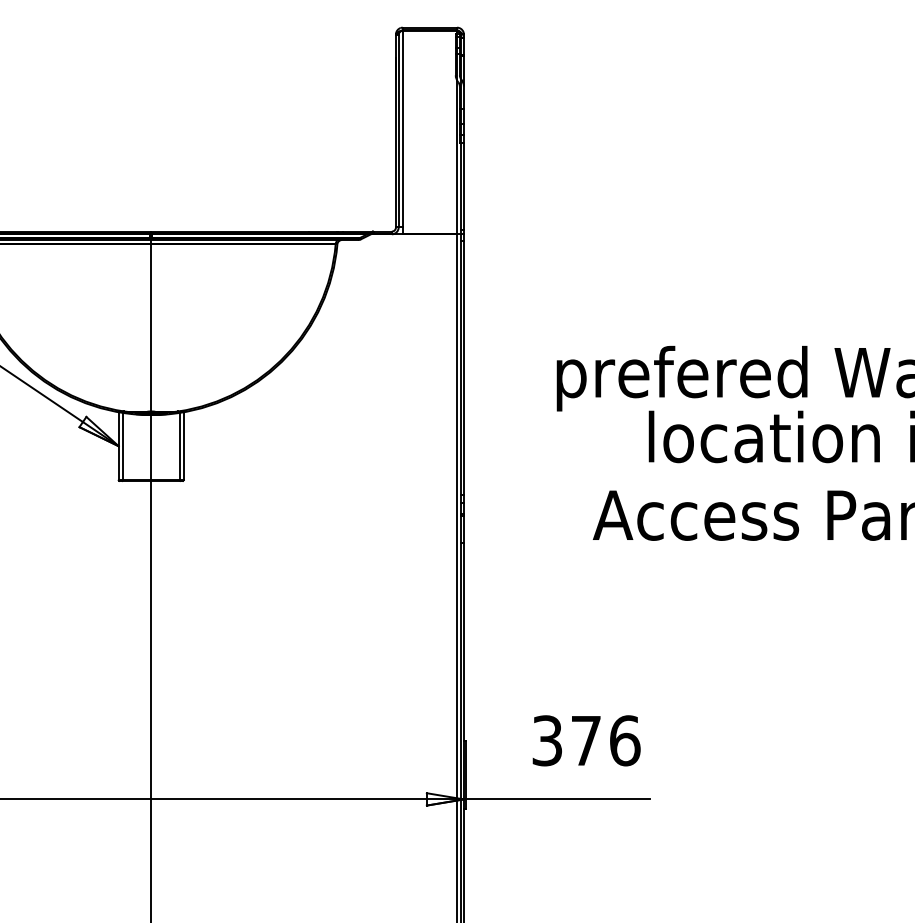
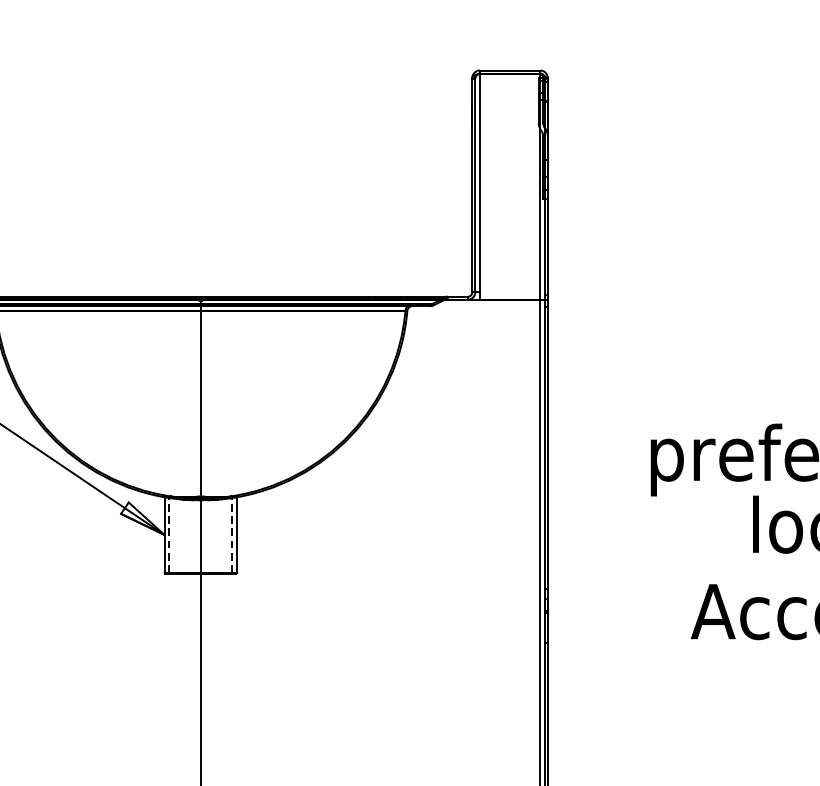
line: (123, 446) -> (169, 535), solid -> dashed
line: (179, 446) -> (232, 535), solid -> dashed

